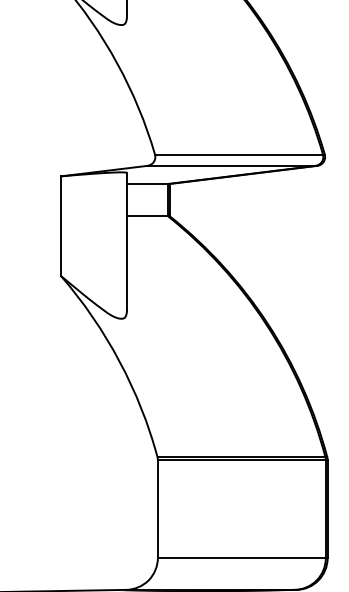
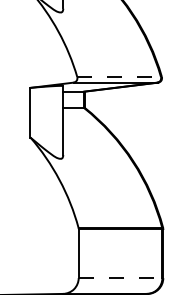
line: (241, 155) -> (120, 77), solid -> dashed
line: (243, 558) -> (121, 278), solid -> dashed

